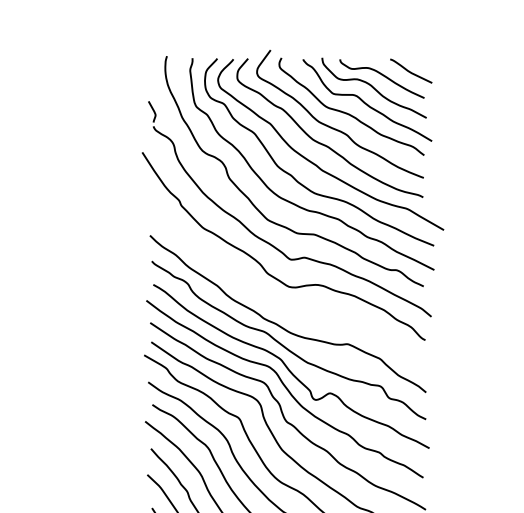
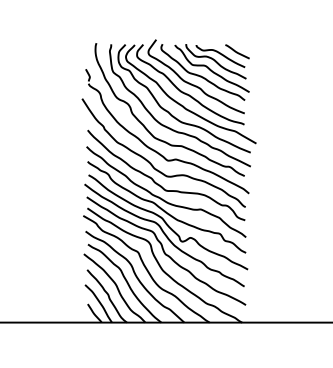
curve: (279, 302) -> (161, 185), added

